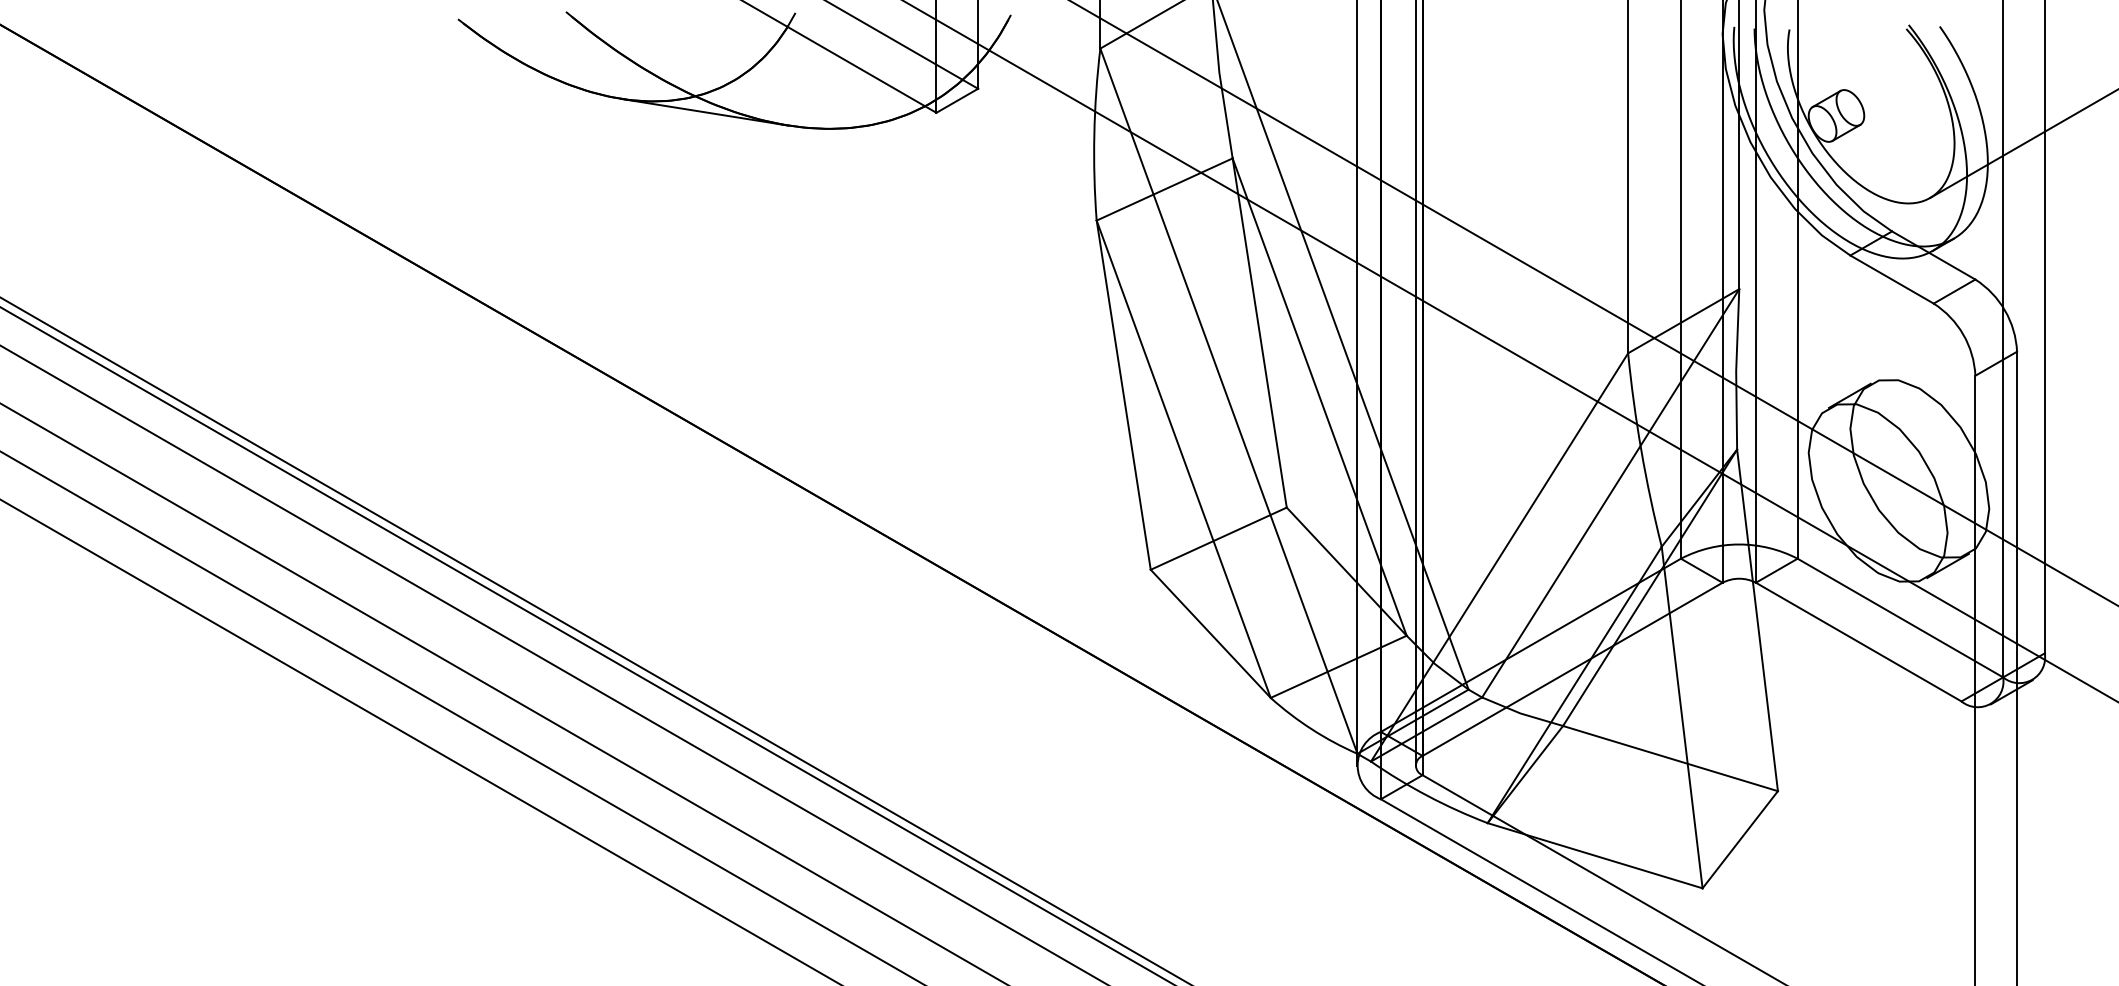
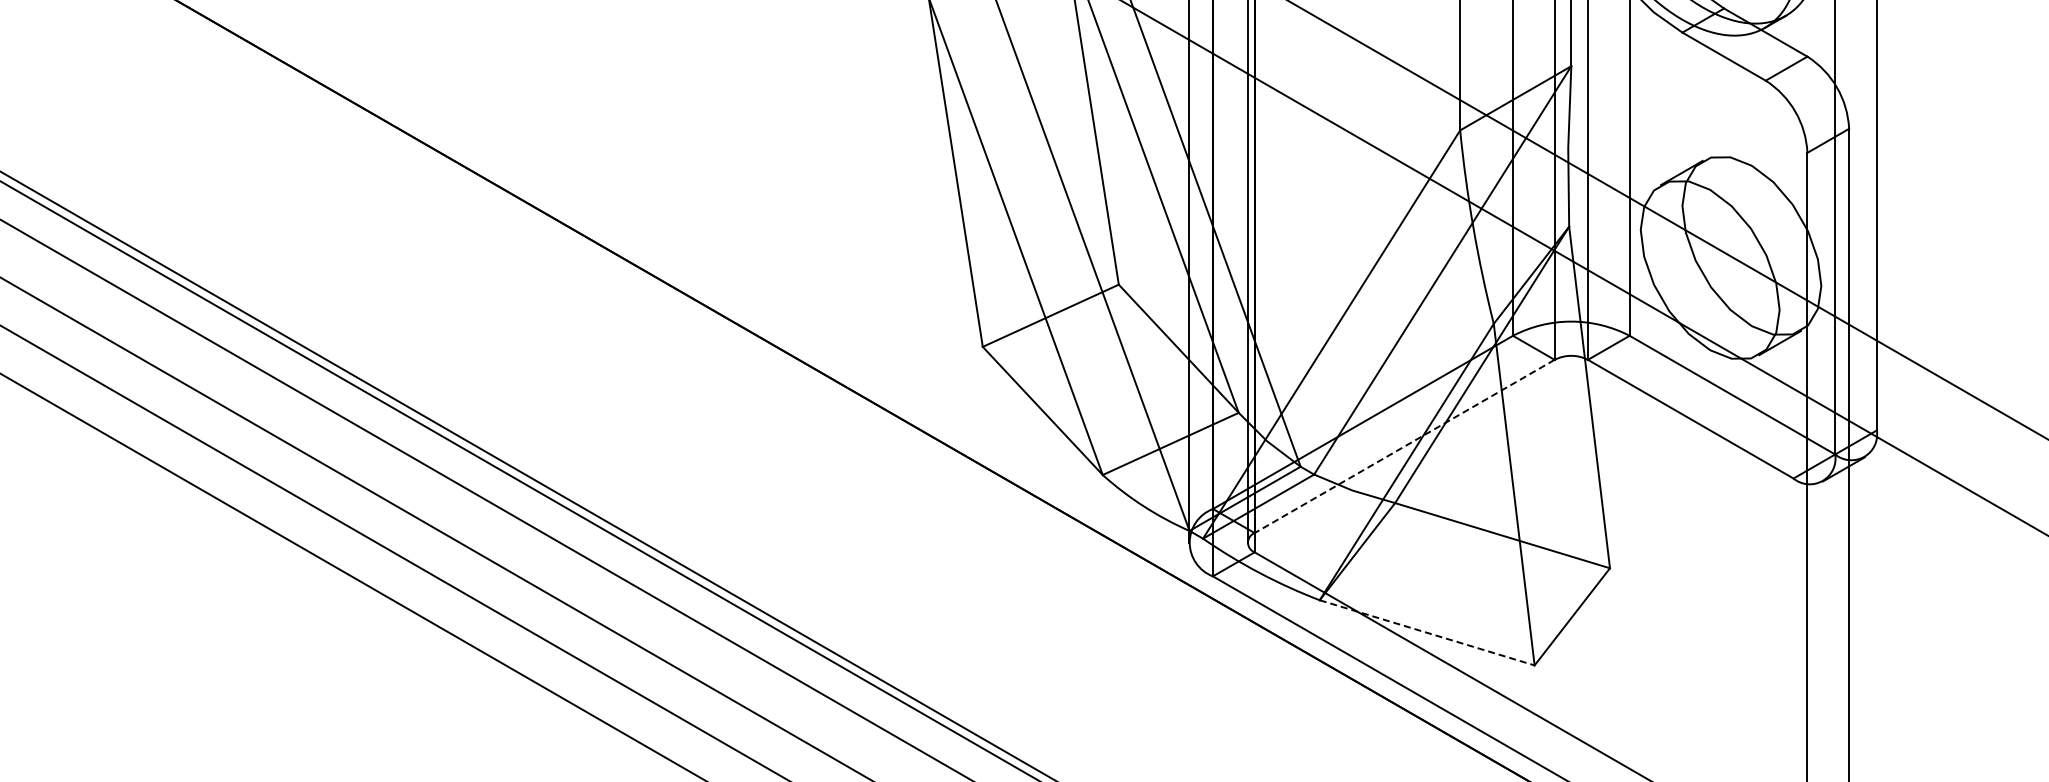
line: (1572, 669) -> (1404, 446), solid -> dashed
line: (1595, 855) -> (1427, 632), solid -> dashed

